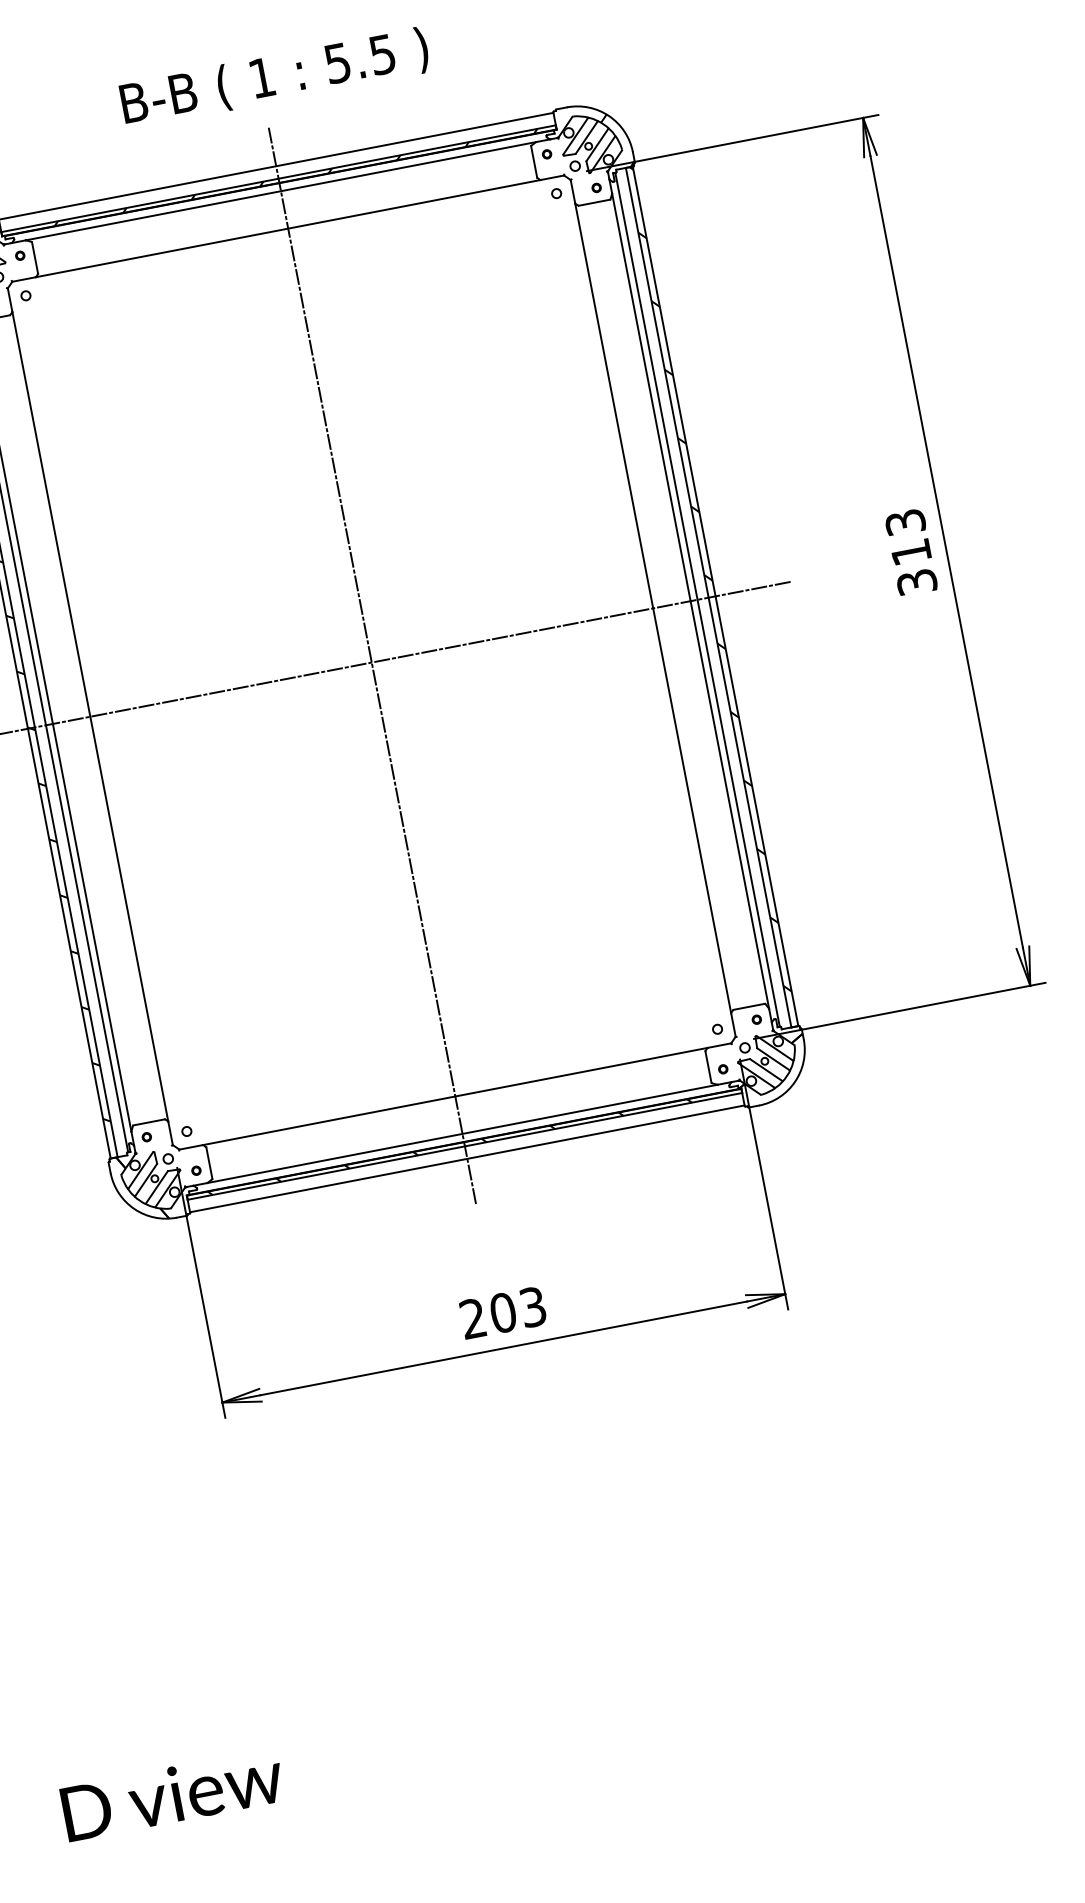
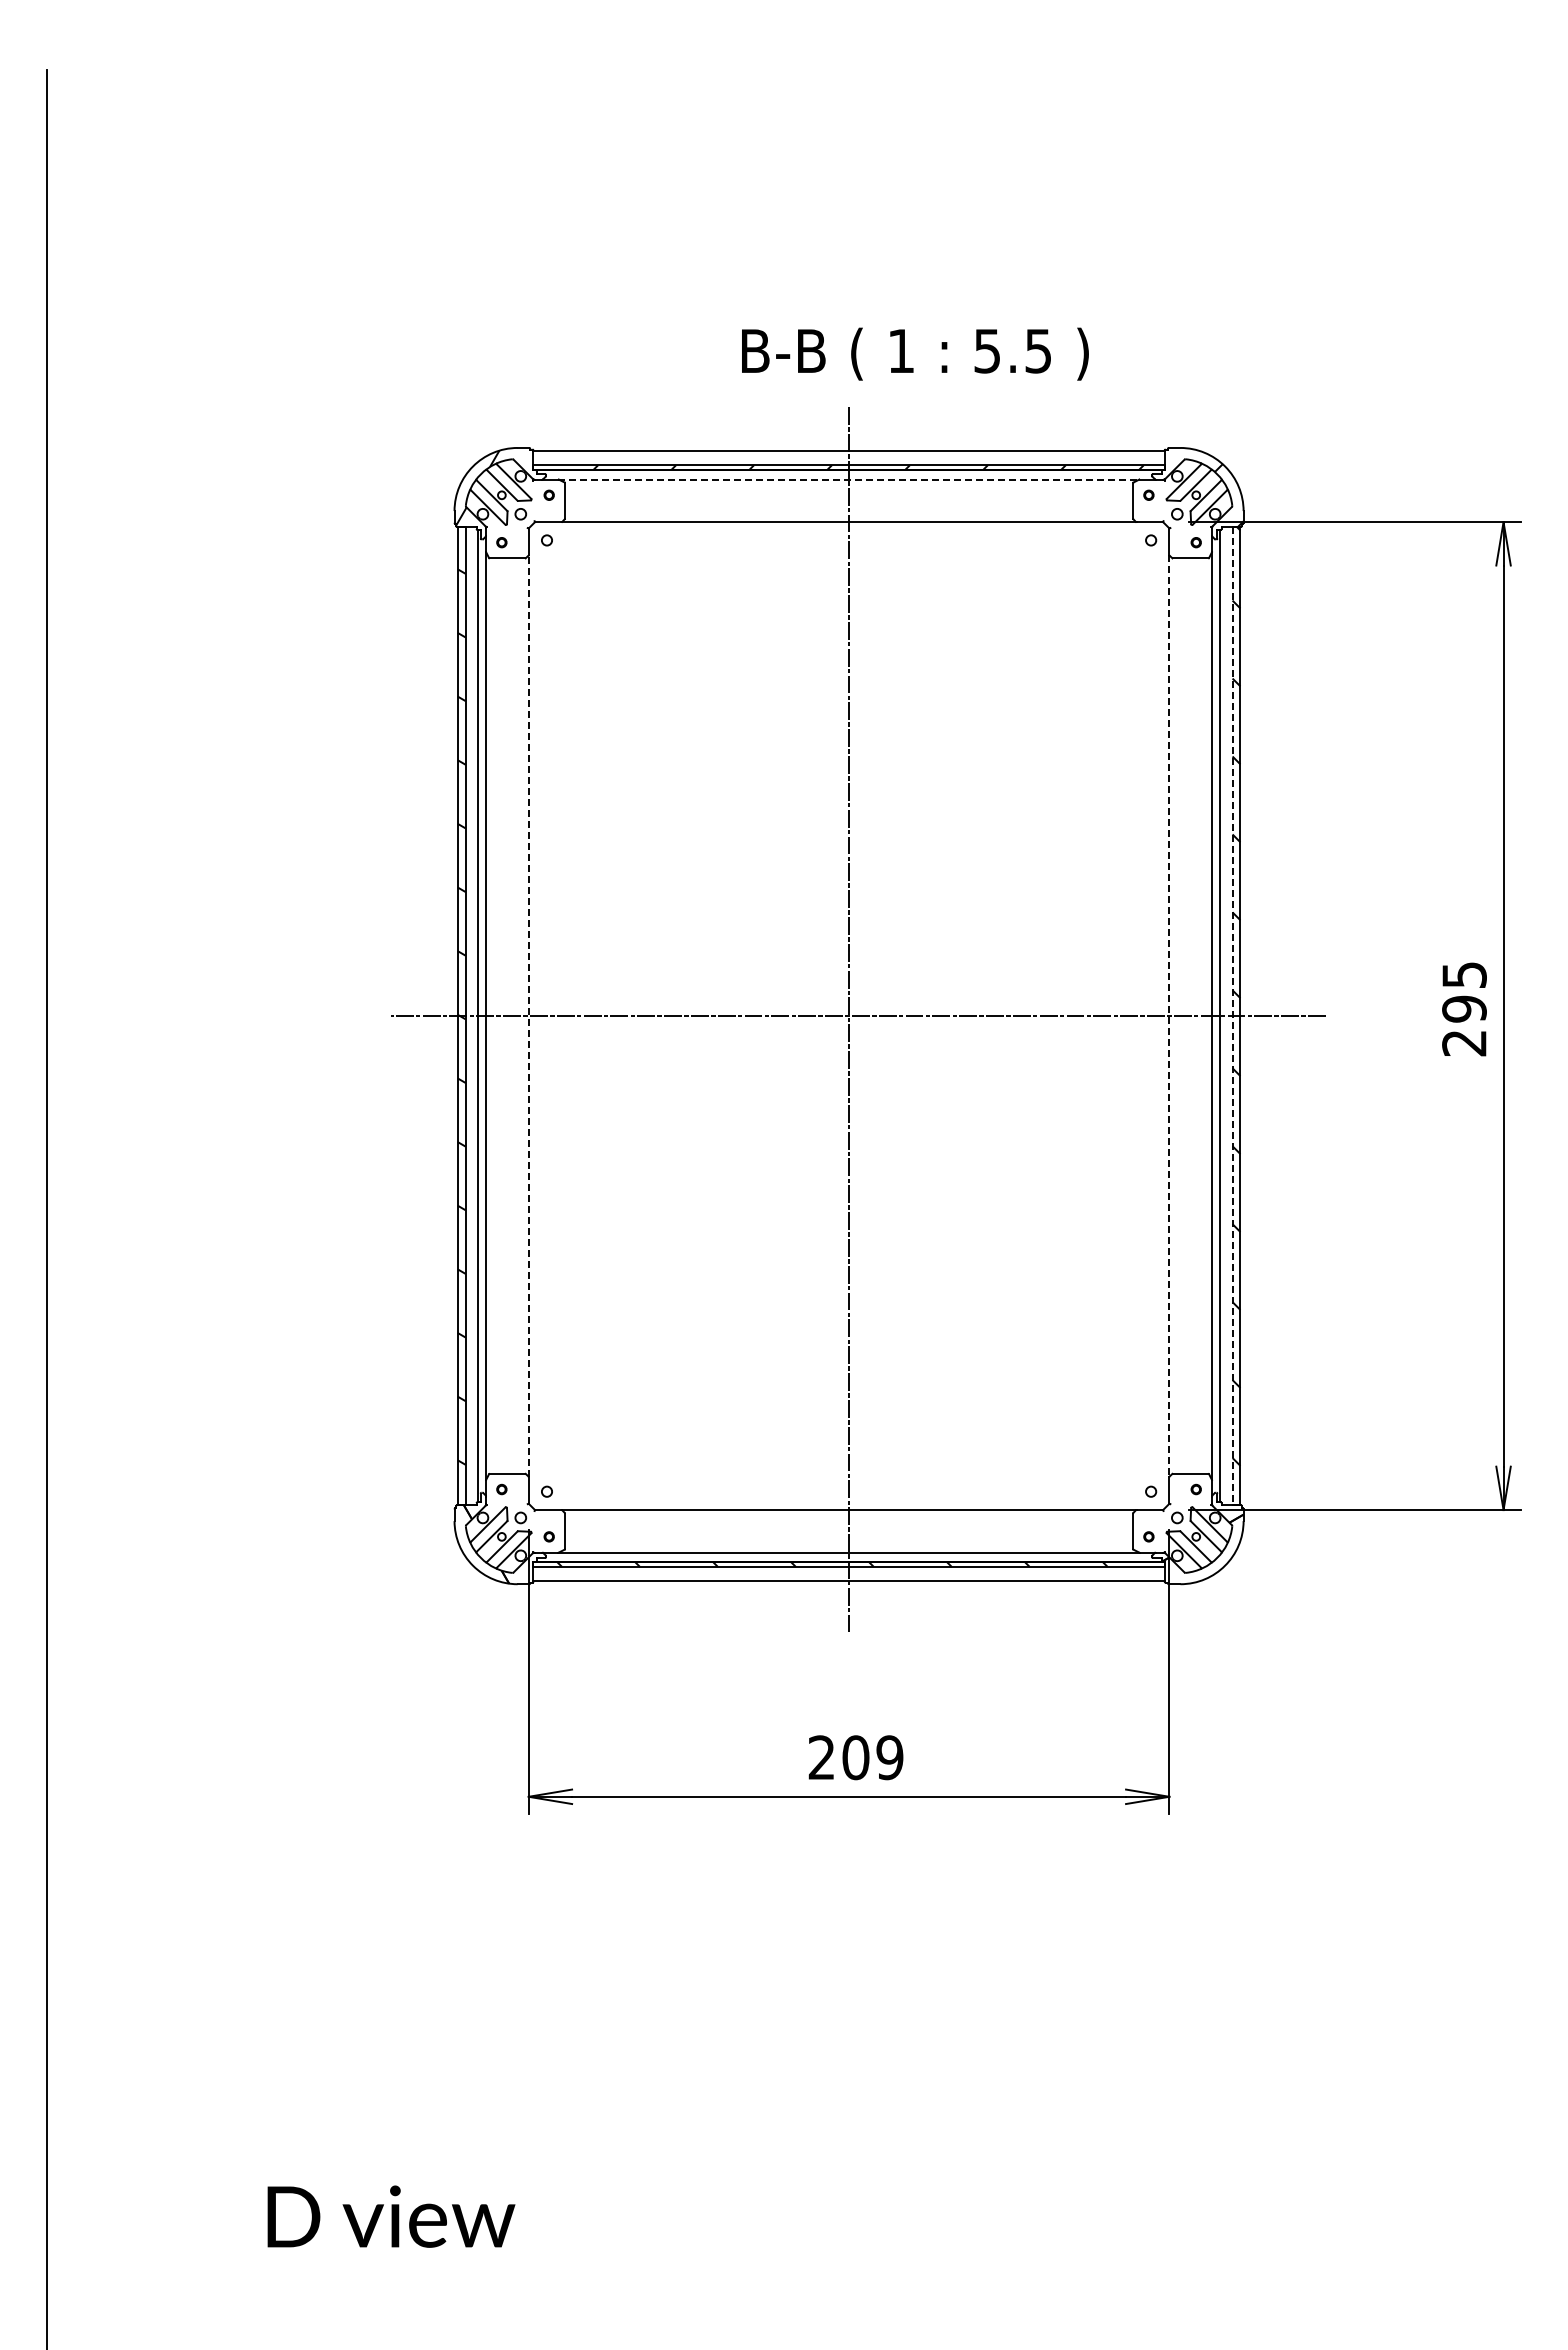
text: (274, 77) -> (915, 353), moved
line: (281, 191) -> (849, 479), solid -> dashed
text: (911, 552) -> (1464, 1009), 313 -> 295
line: (708, 598) -> (1232, 1016), solid -> dashed
line: (653, 608) -> (1169, 1016), solid -> dashed
line: (90, 716) -> (528, 1015), solid -> dashed
text: (532, 1307) -> (889, 1757), 203 -> 209

